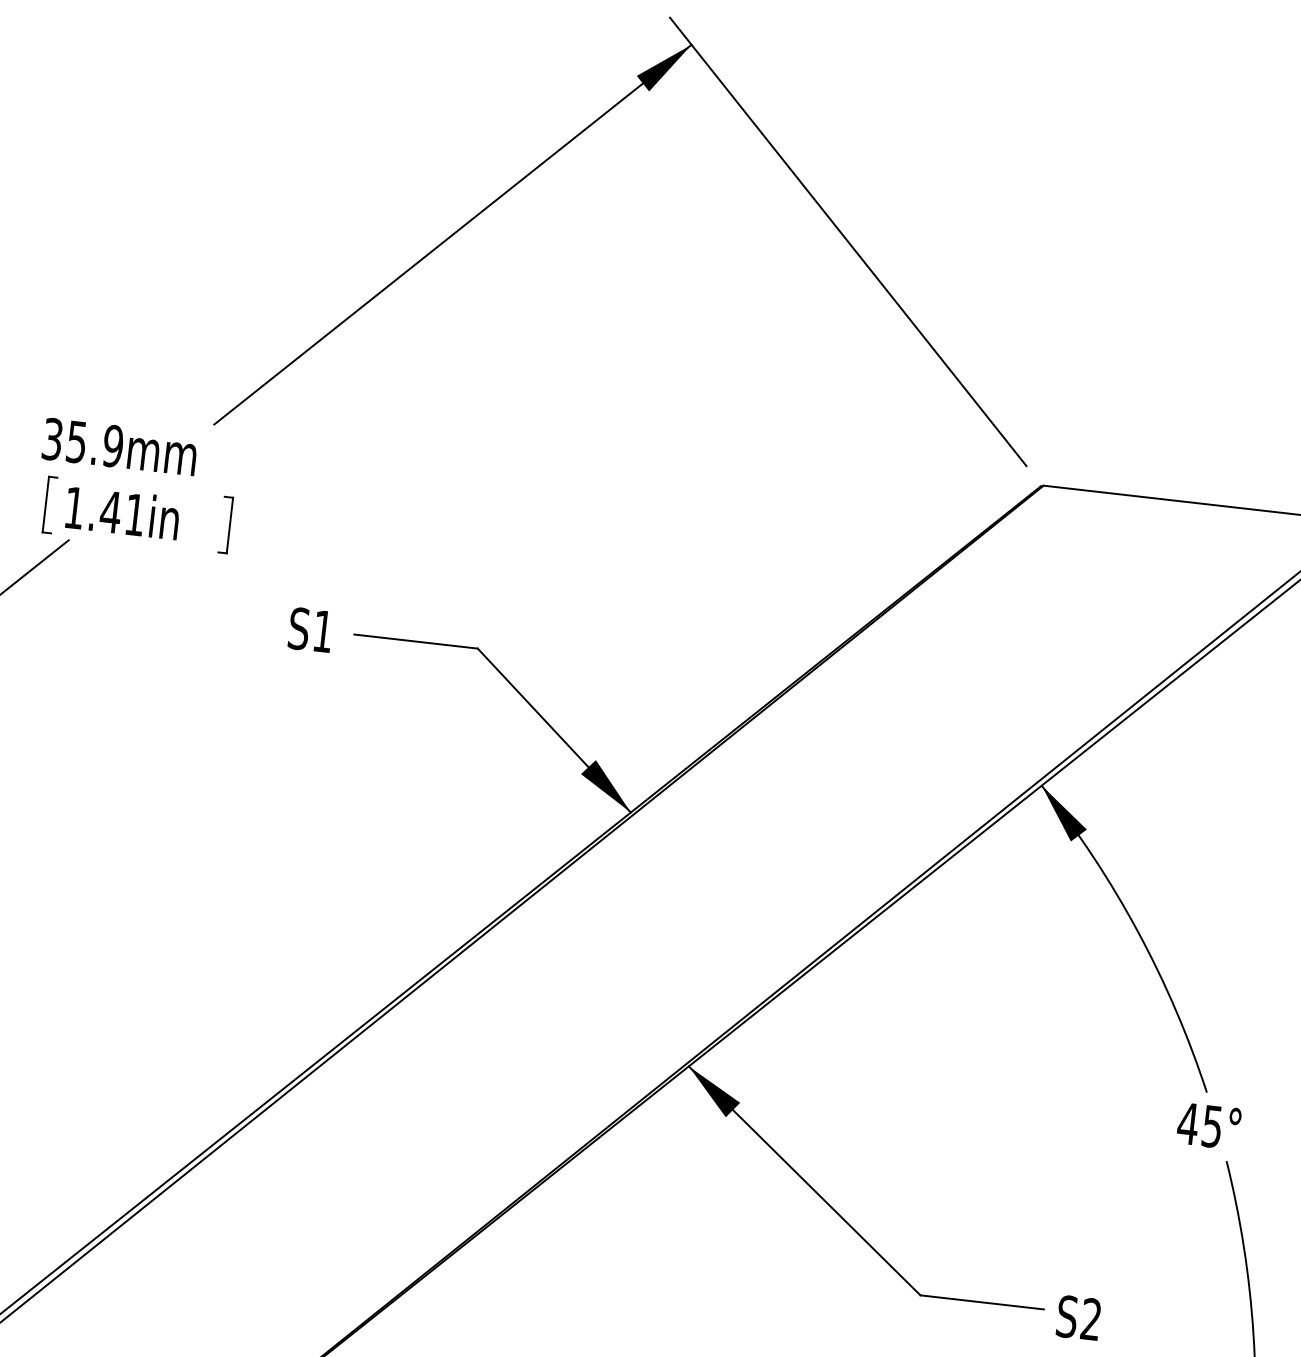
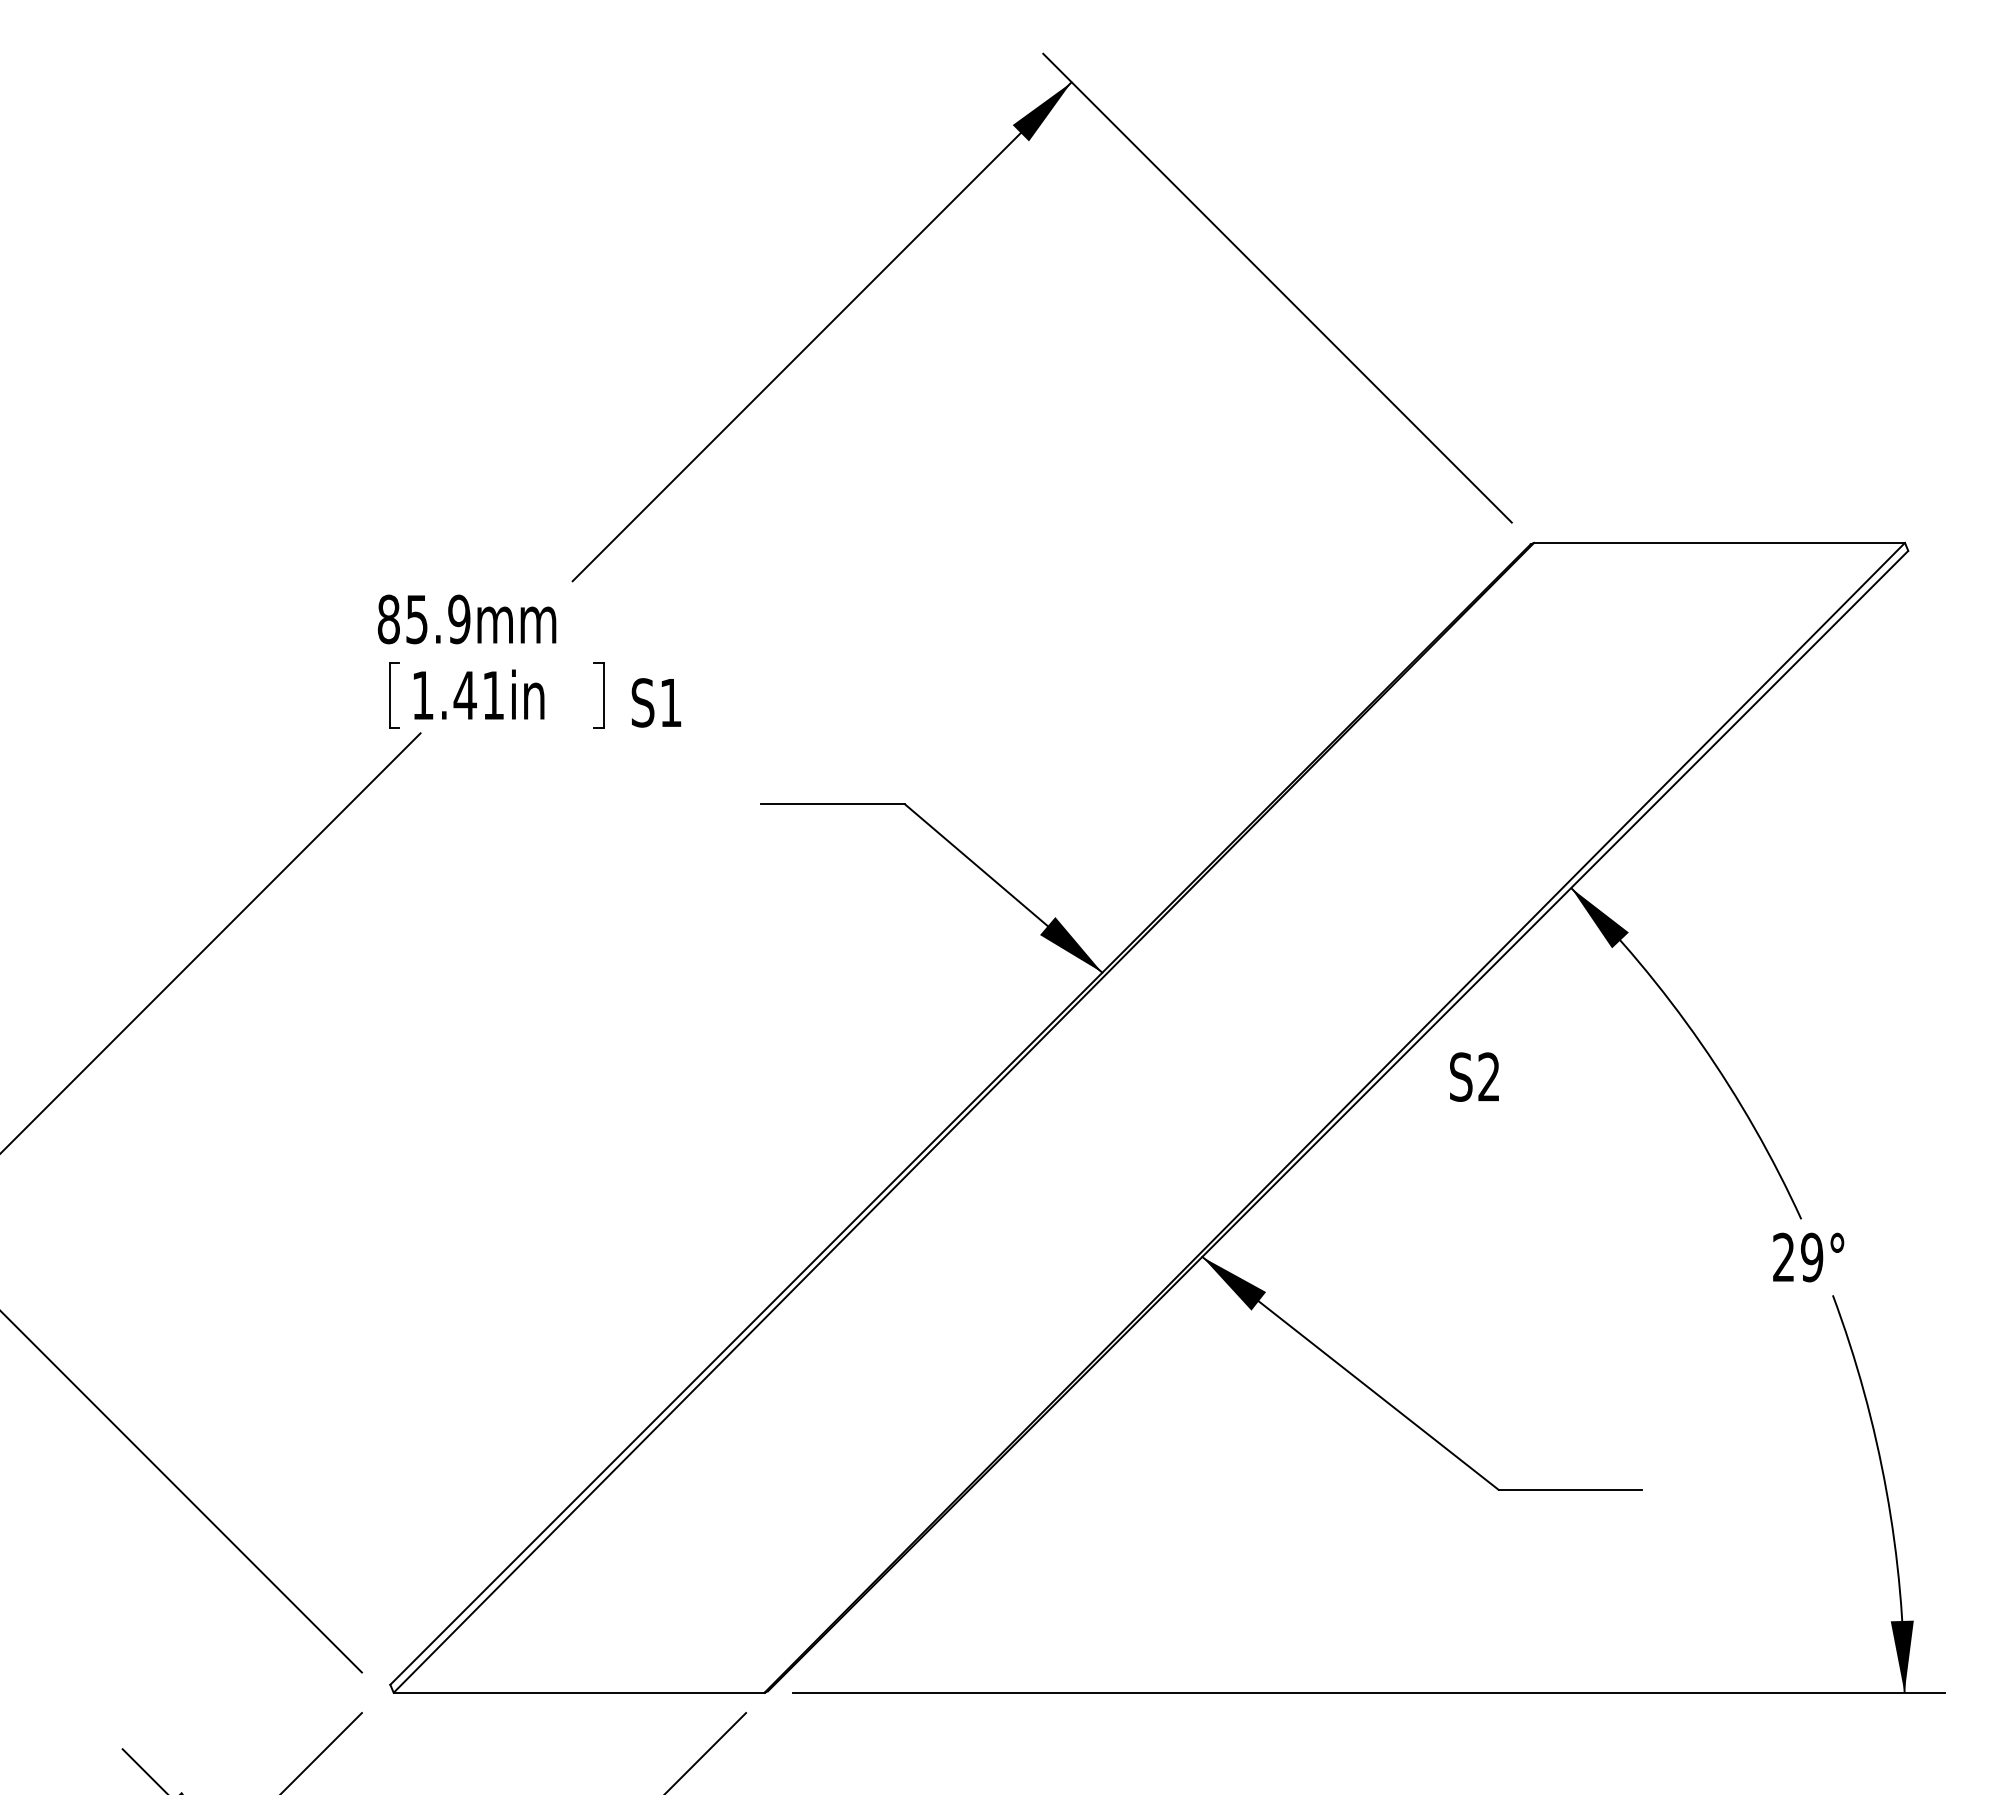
text: (52, 439) -> (388, 619), 35.9mm -> 85.9mm
text: (310, 629) -> (656, 702), moved
text: (1199, 1125) -> (1797, 1257), 45° -> 29°
text: (1078, 1317) -> (1474, 1076), moved

